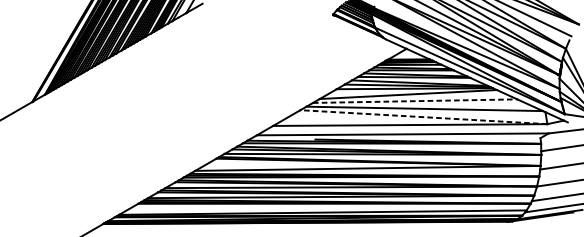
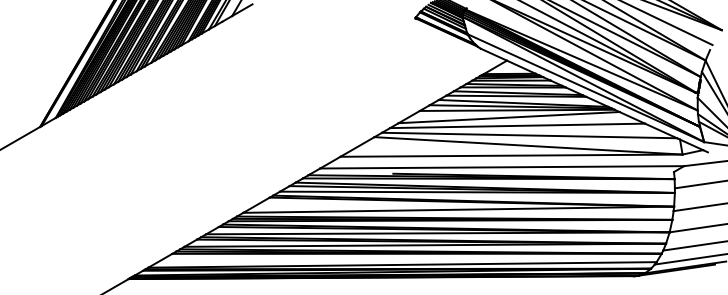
line: (415, 100) -> (518, 125), dashed -> solid
line: (423, 116) -> (528, 145), dashed -> solid

